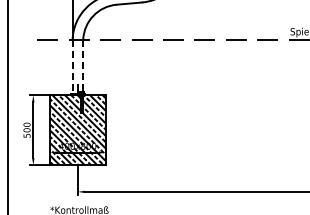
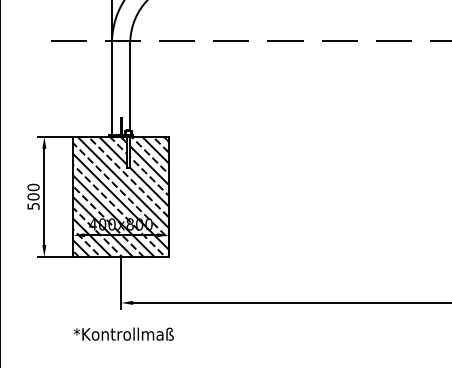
line: (83, 66) -> (130, 87), dashed -> solid
line: (72, 67) -> (111, 88), dashed -> solid

